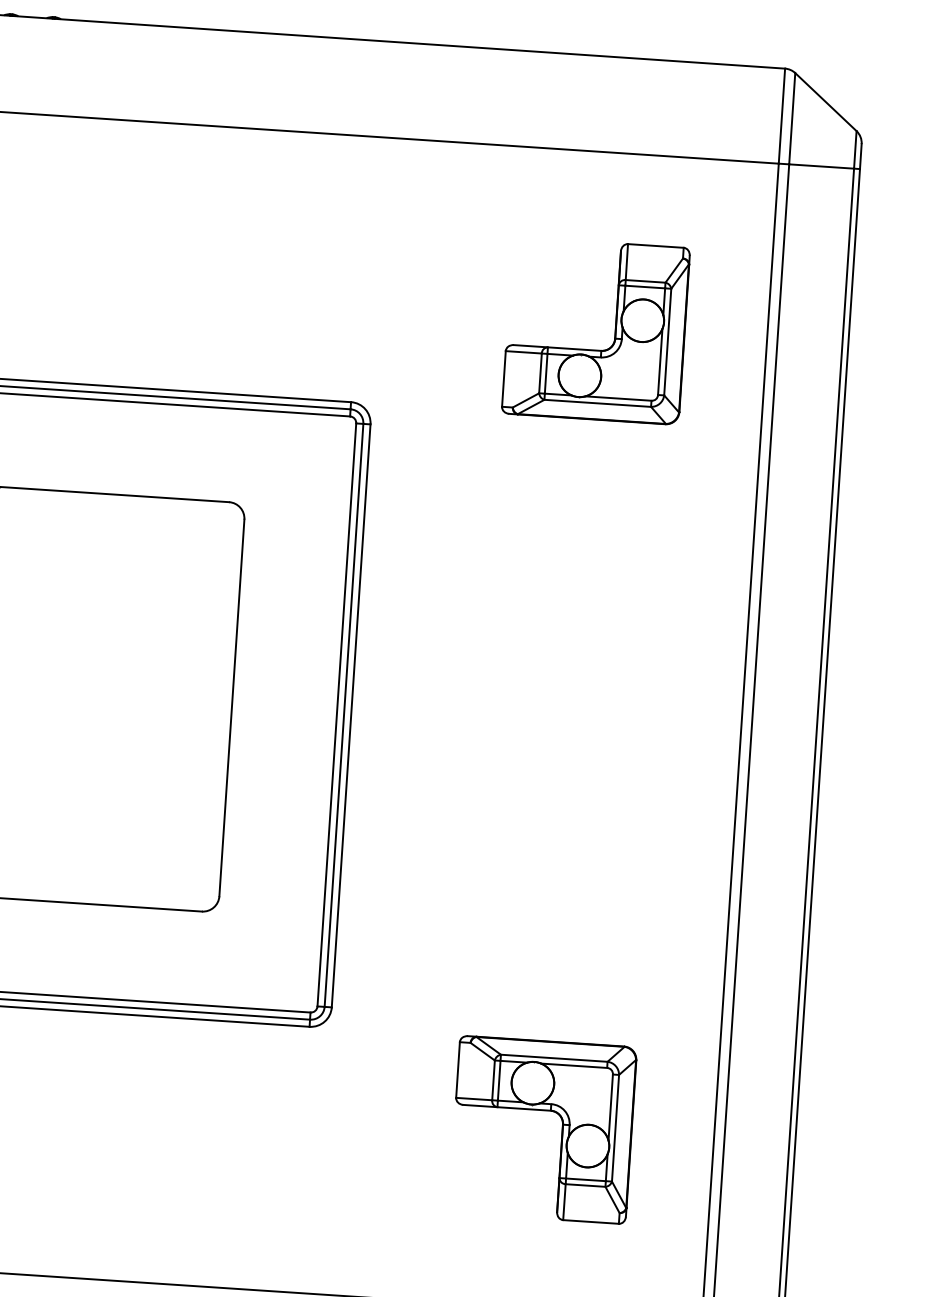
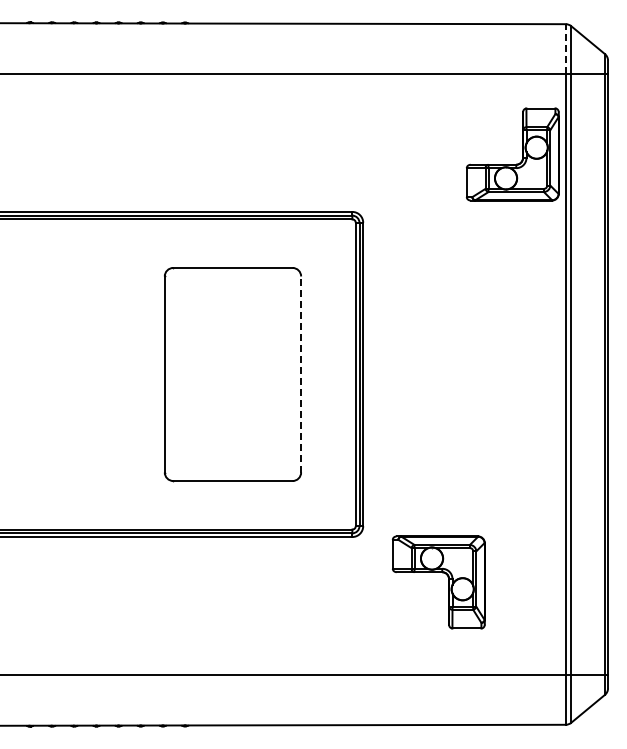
line: (781, 115) -> (565, 48), solid -> dashed
part: (601, 348) -> (516, 163), moved
line: (232, 708) -> (301, 374), solid -> dashed
part: (551, 1113) -> (442, 573), moved

